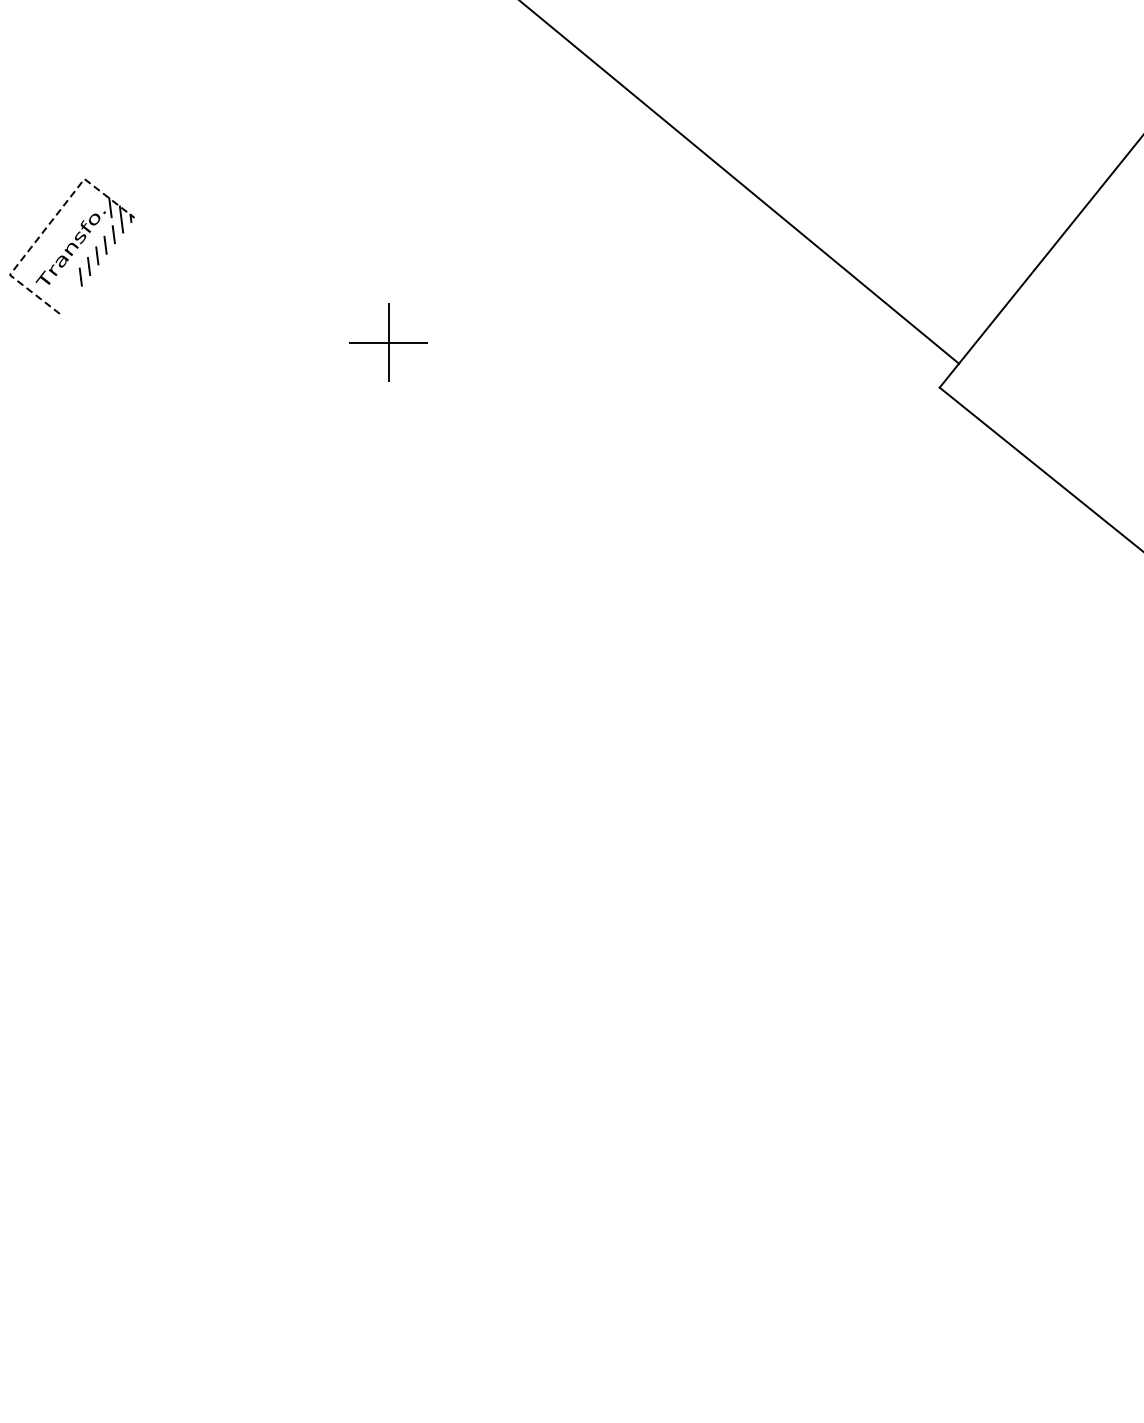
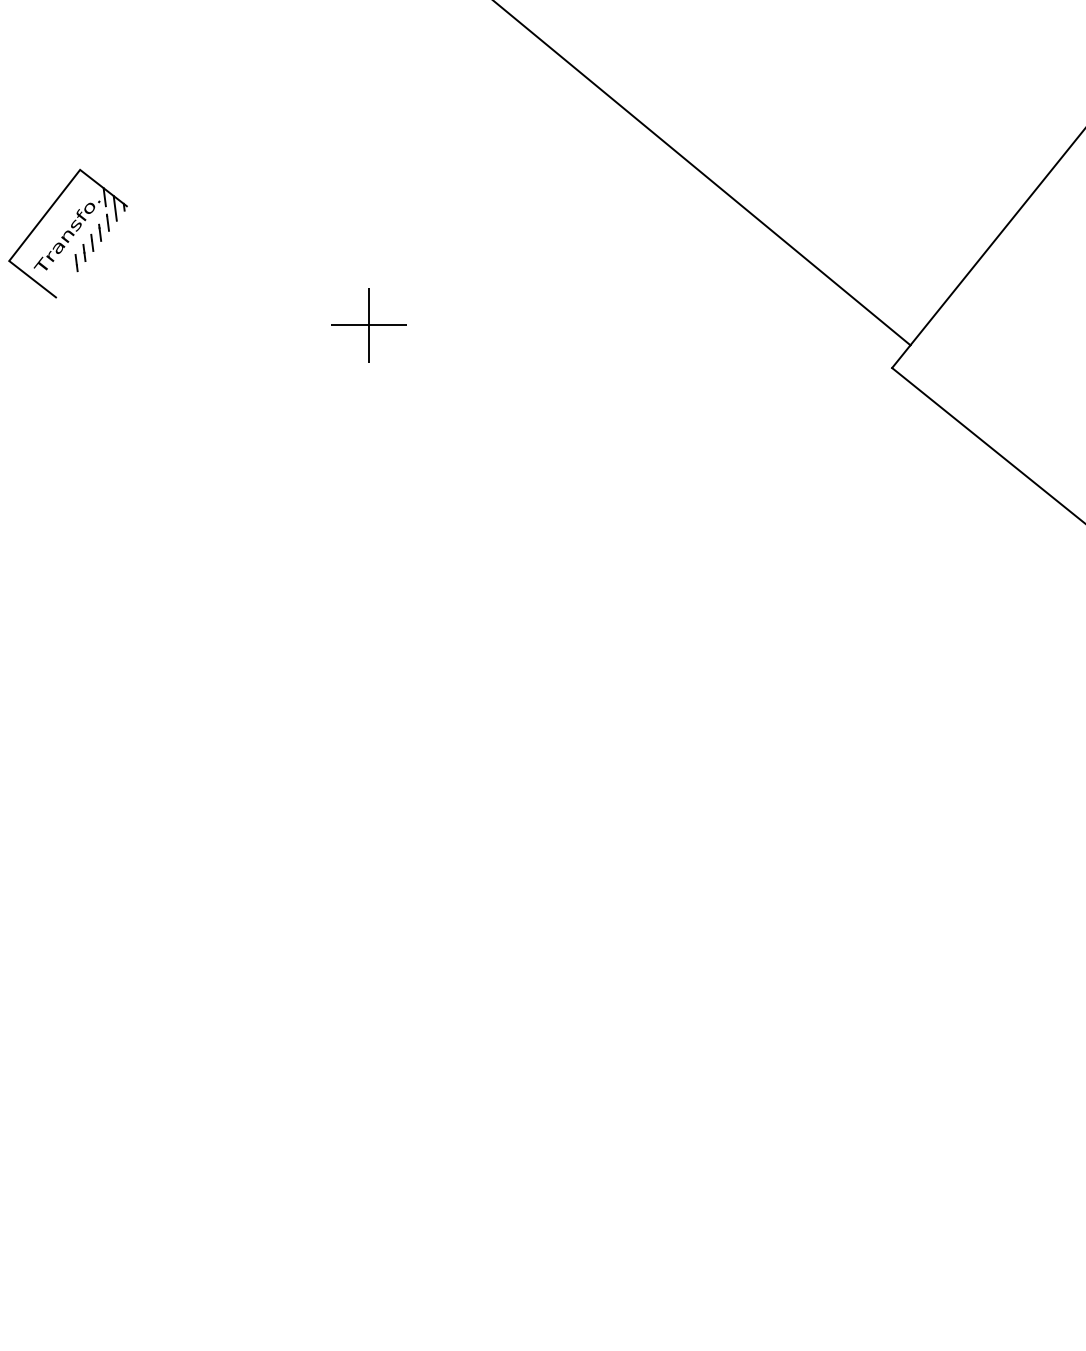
line: (46, 227) -> (44, 215), dashed -> solid

